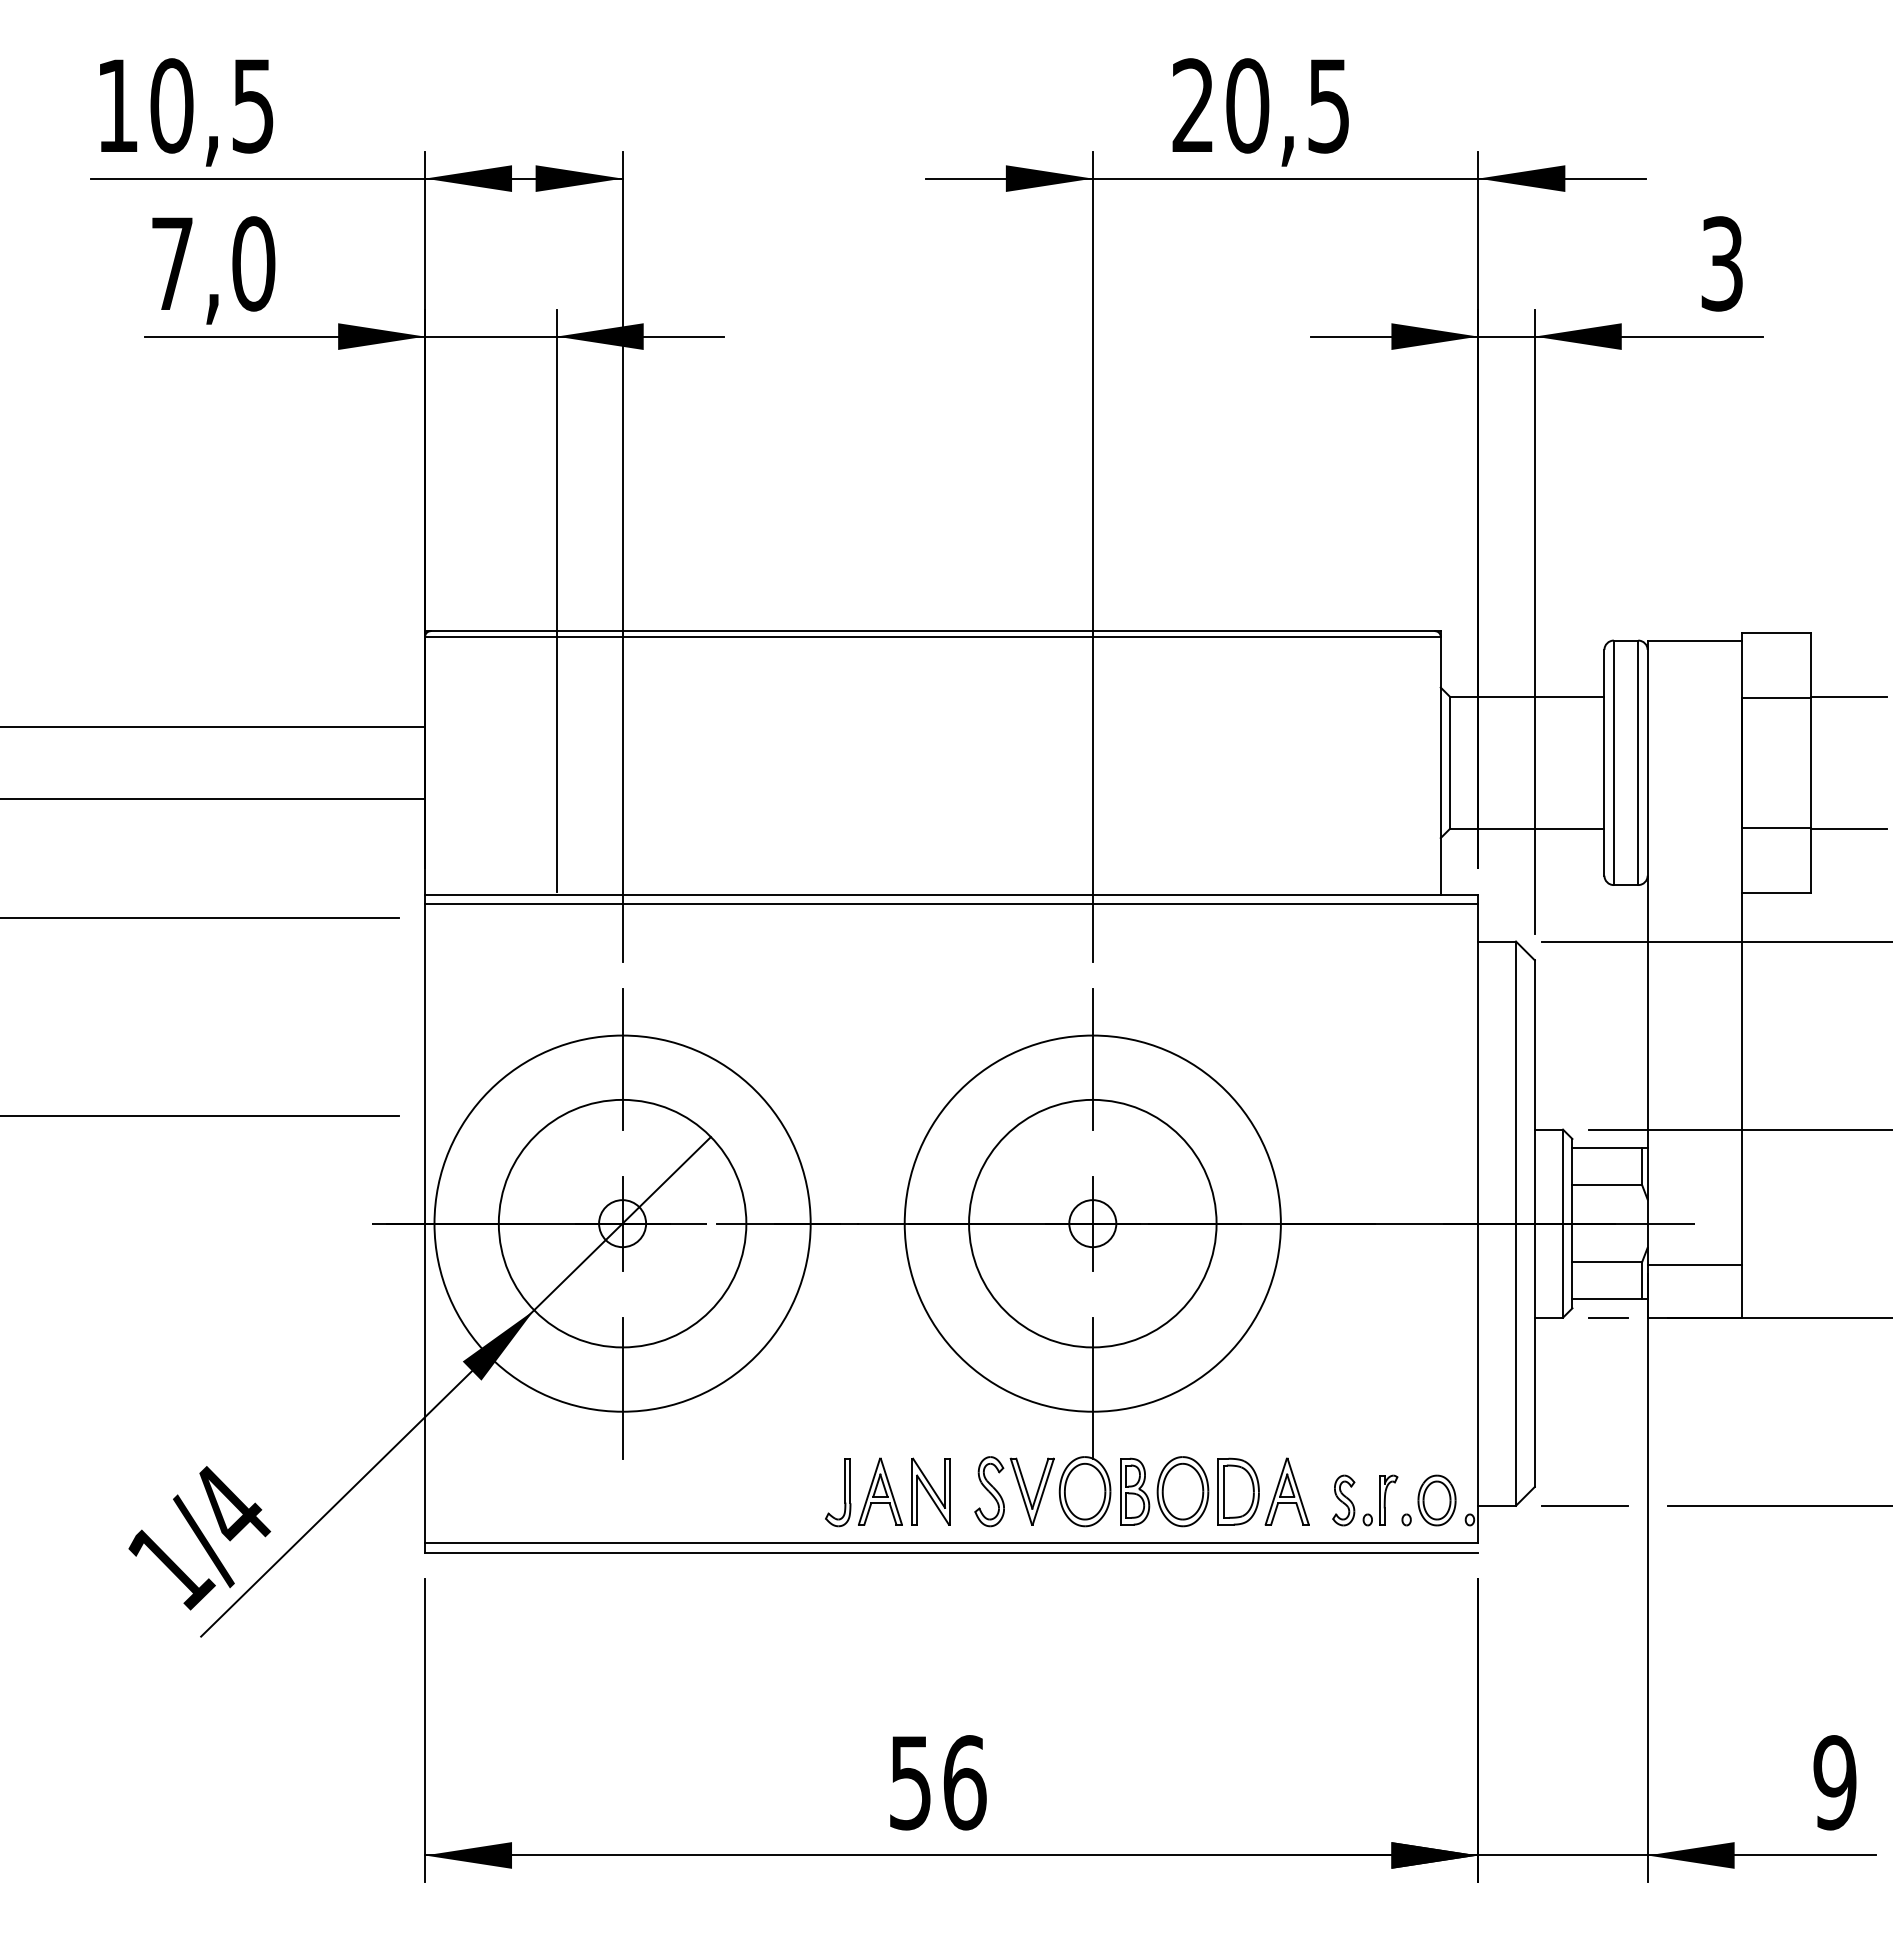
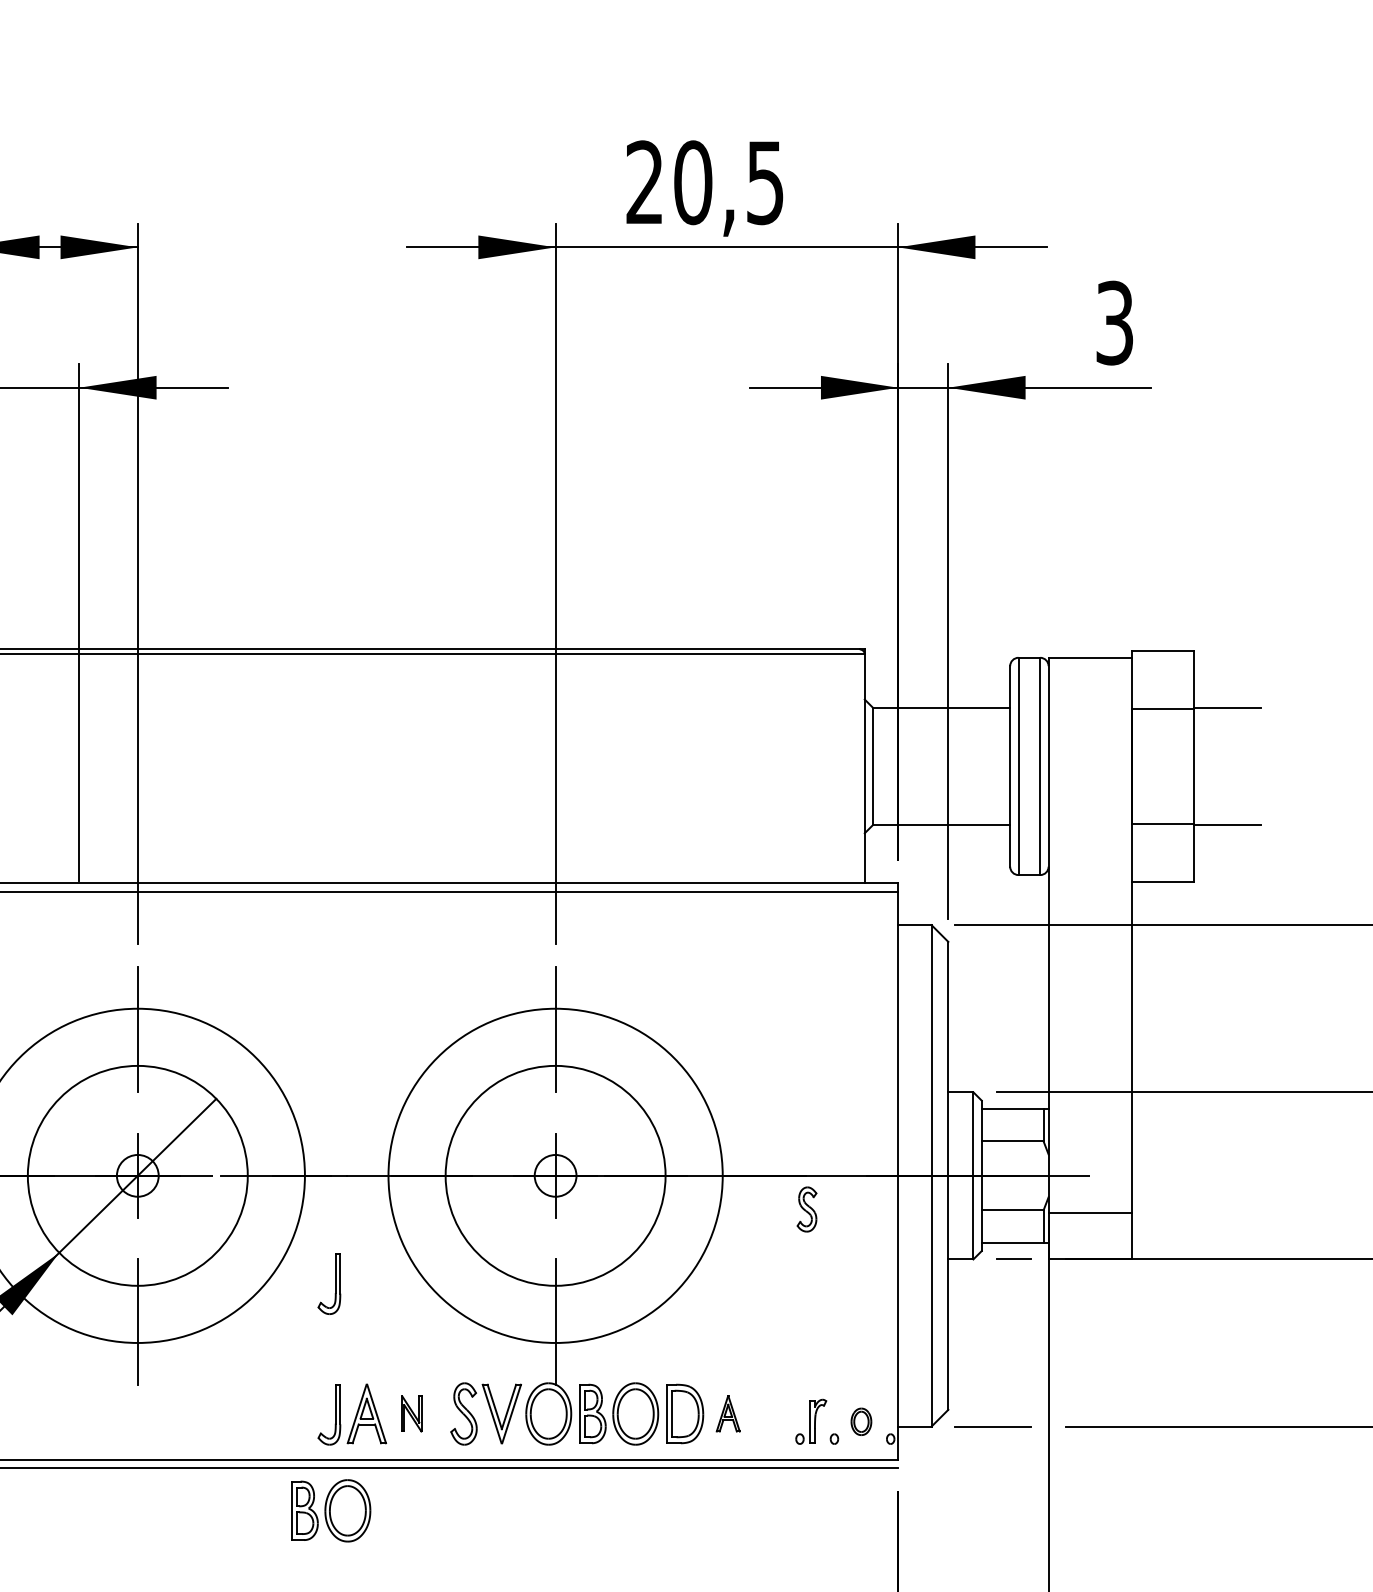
part: (838, 1345) -> (329, 1284), added
part: (930, 1491) -> (411, 1413), size x0.6
part: (1286, 1491) -> (727, 1413), size x0.6
part: (1343, 1500) -> (806, 1209), moved
part: (1436, 1500) -> (860, 1421), size x0.6
part: (840, 1600) -> (331, 1510), added

